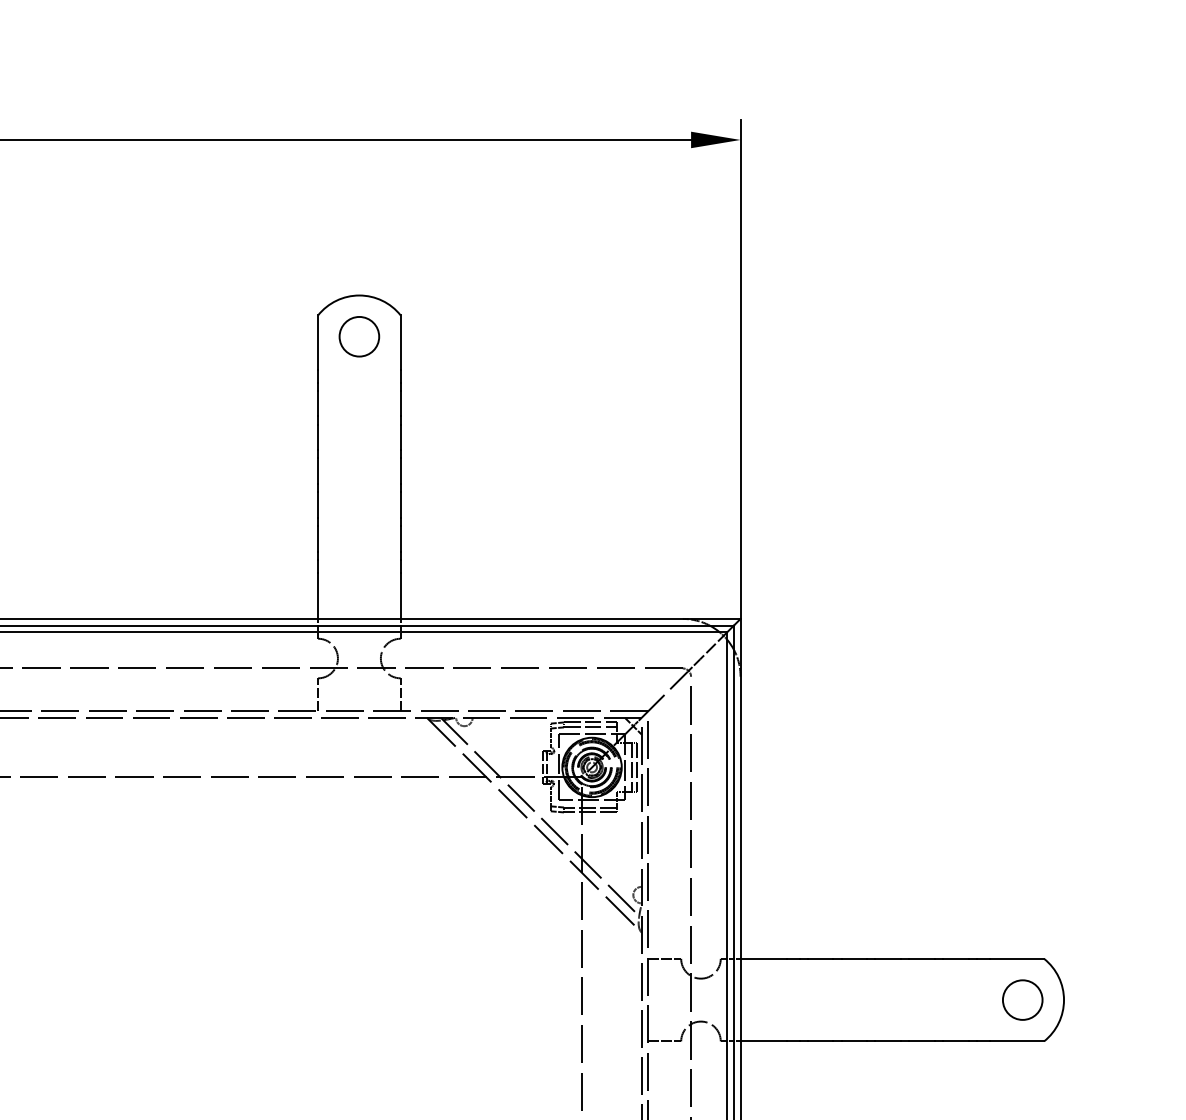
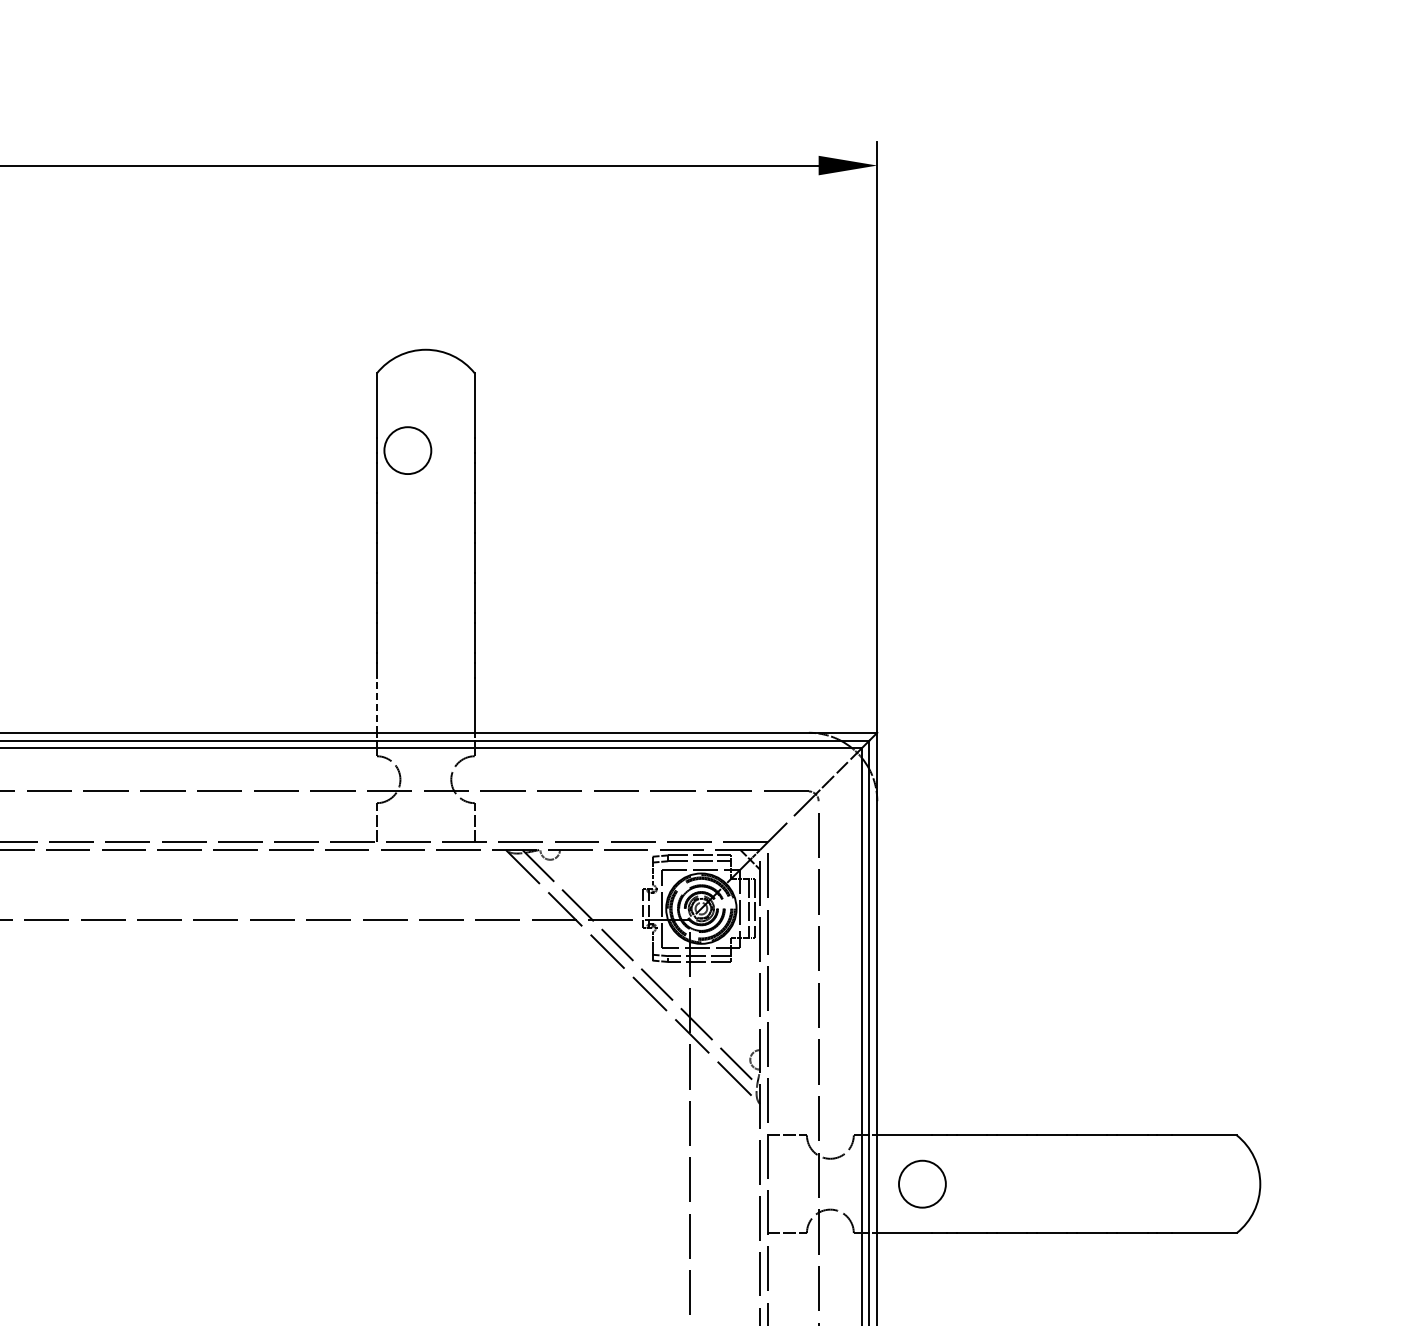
circle: (359, 336) -> (407, 450), moved
line: (318, 595) -> (377, 704), solid -> dashed
circle: (1022, 999) -> (922, 1183), moved

